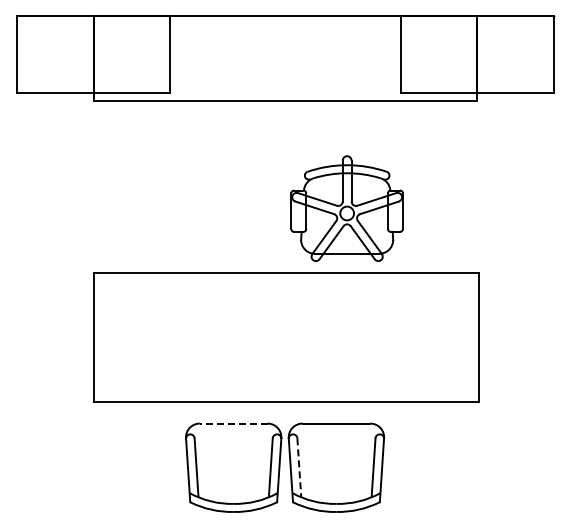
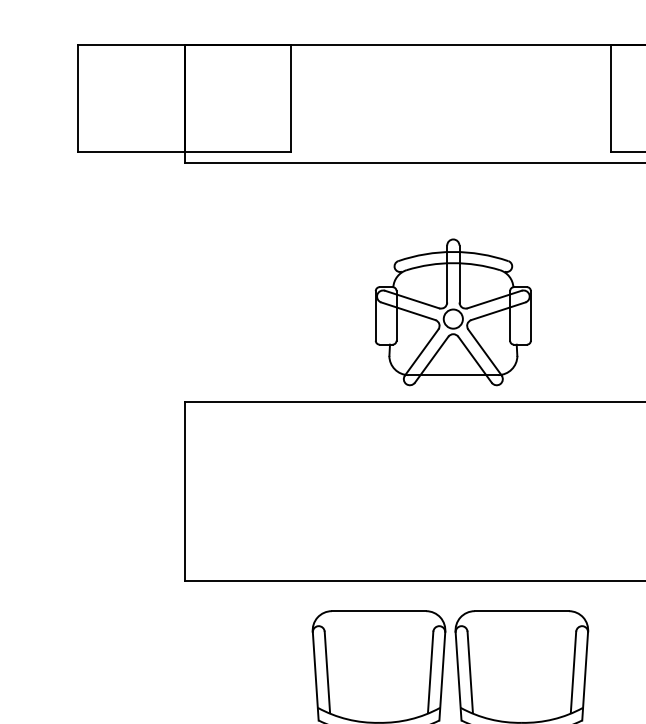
part: (346, 208) -> (452, 312), moved
line: (233, 423) -> (378, 611), dashed -> solid
line: (299, 468) -> (470, 673), dashed -> solid

